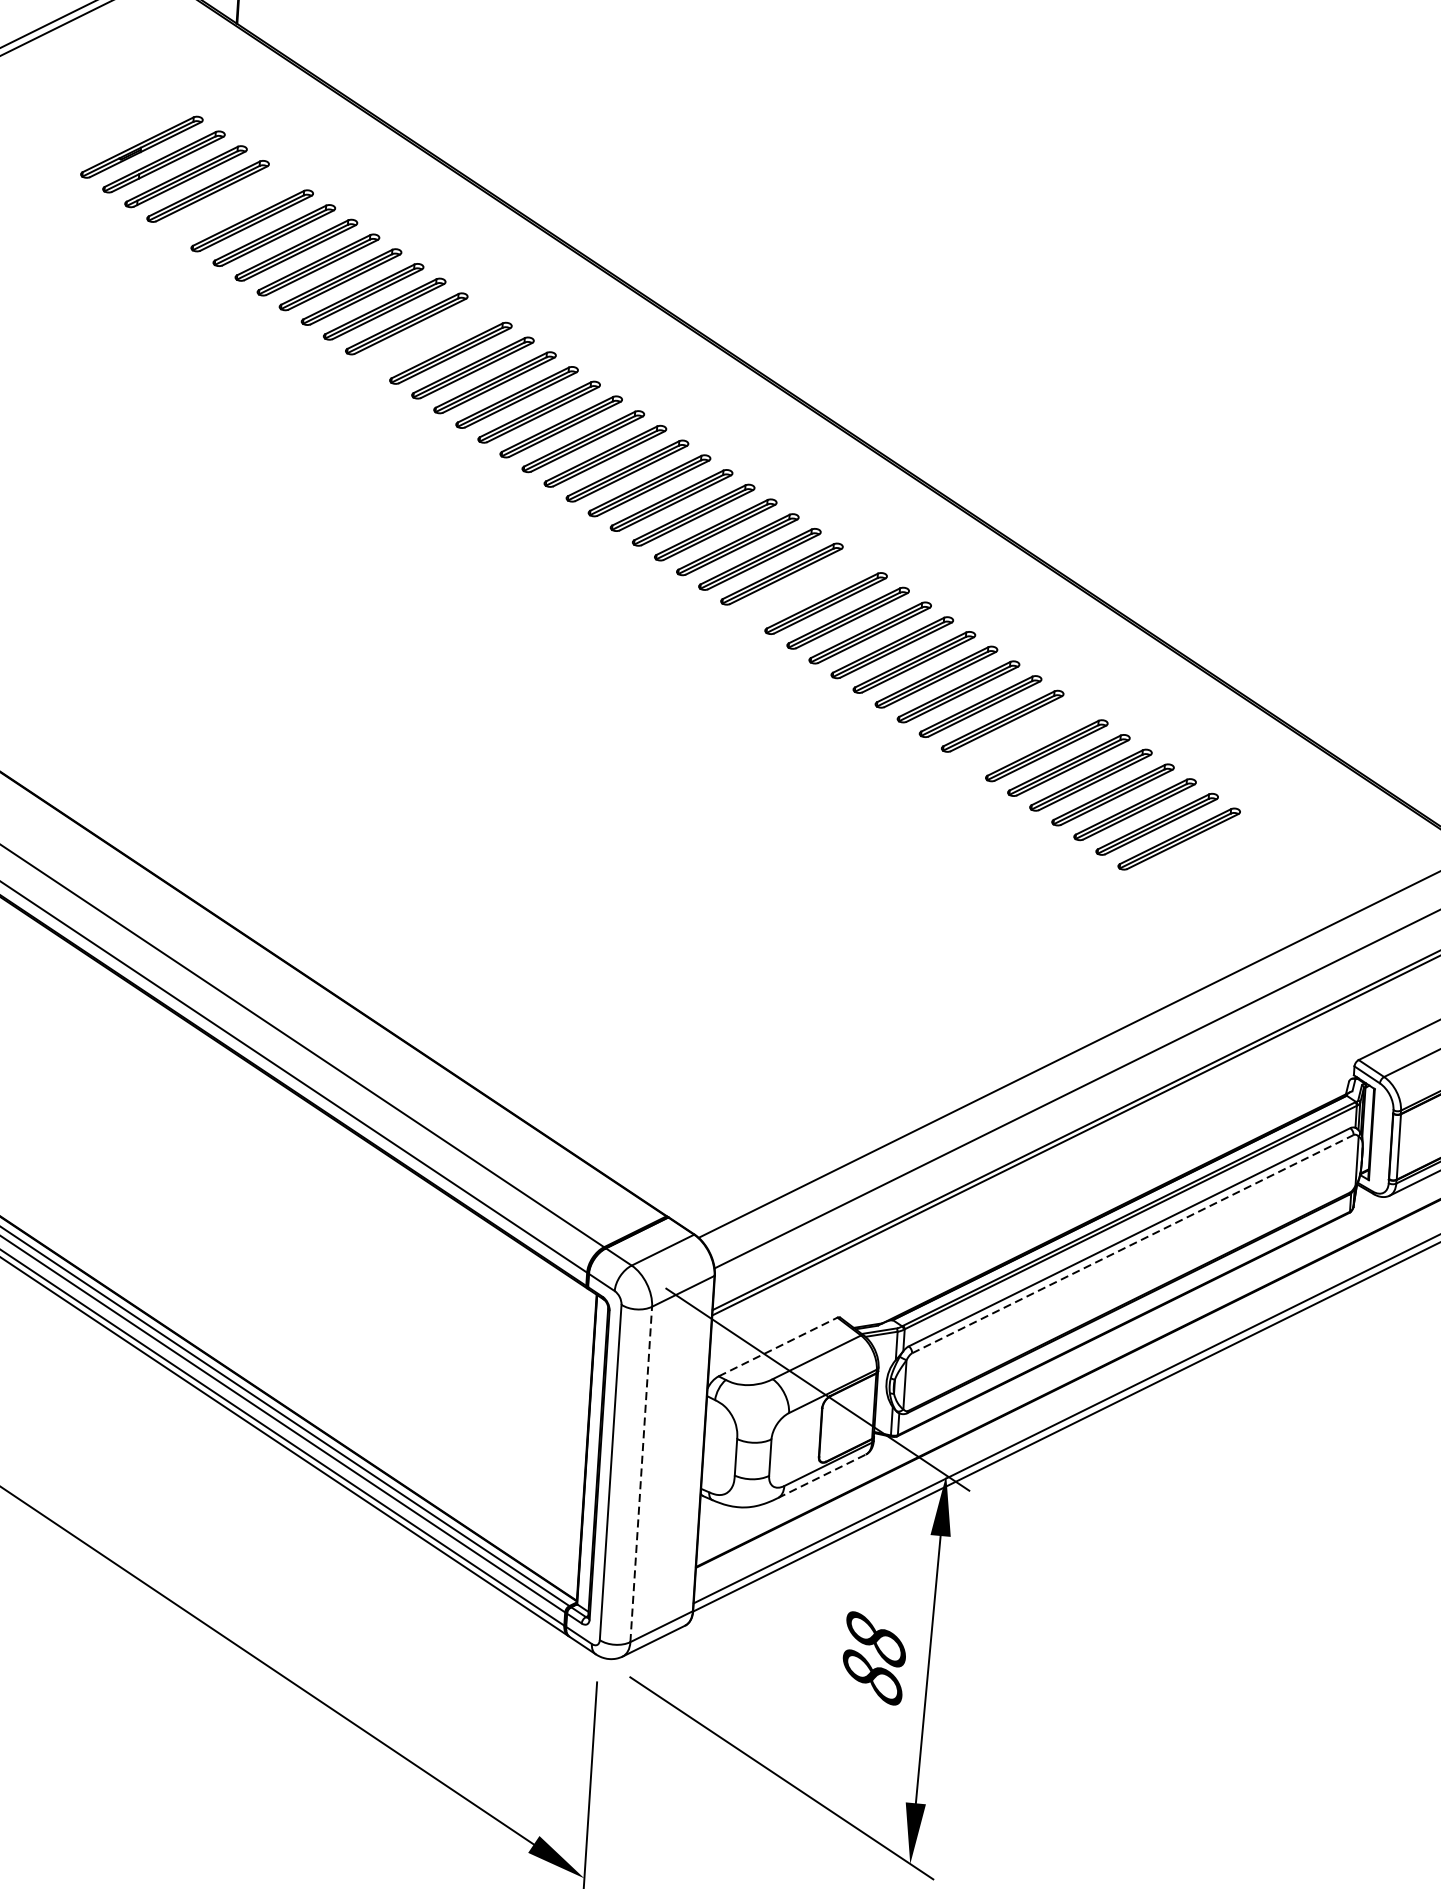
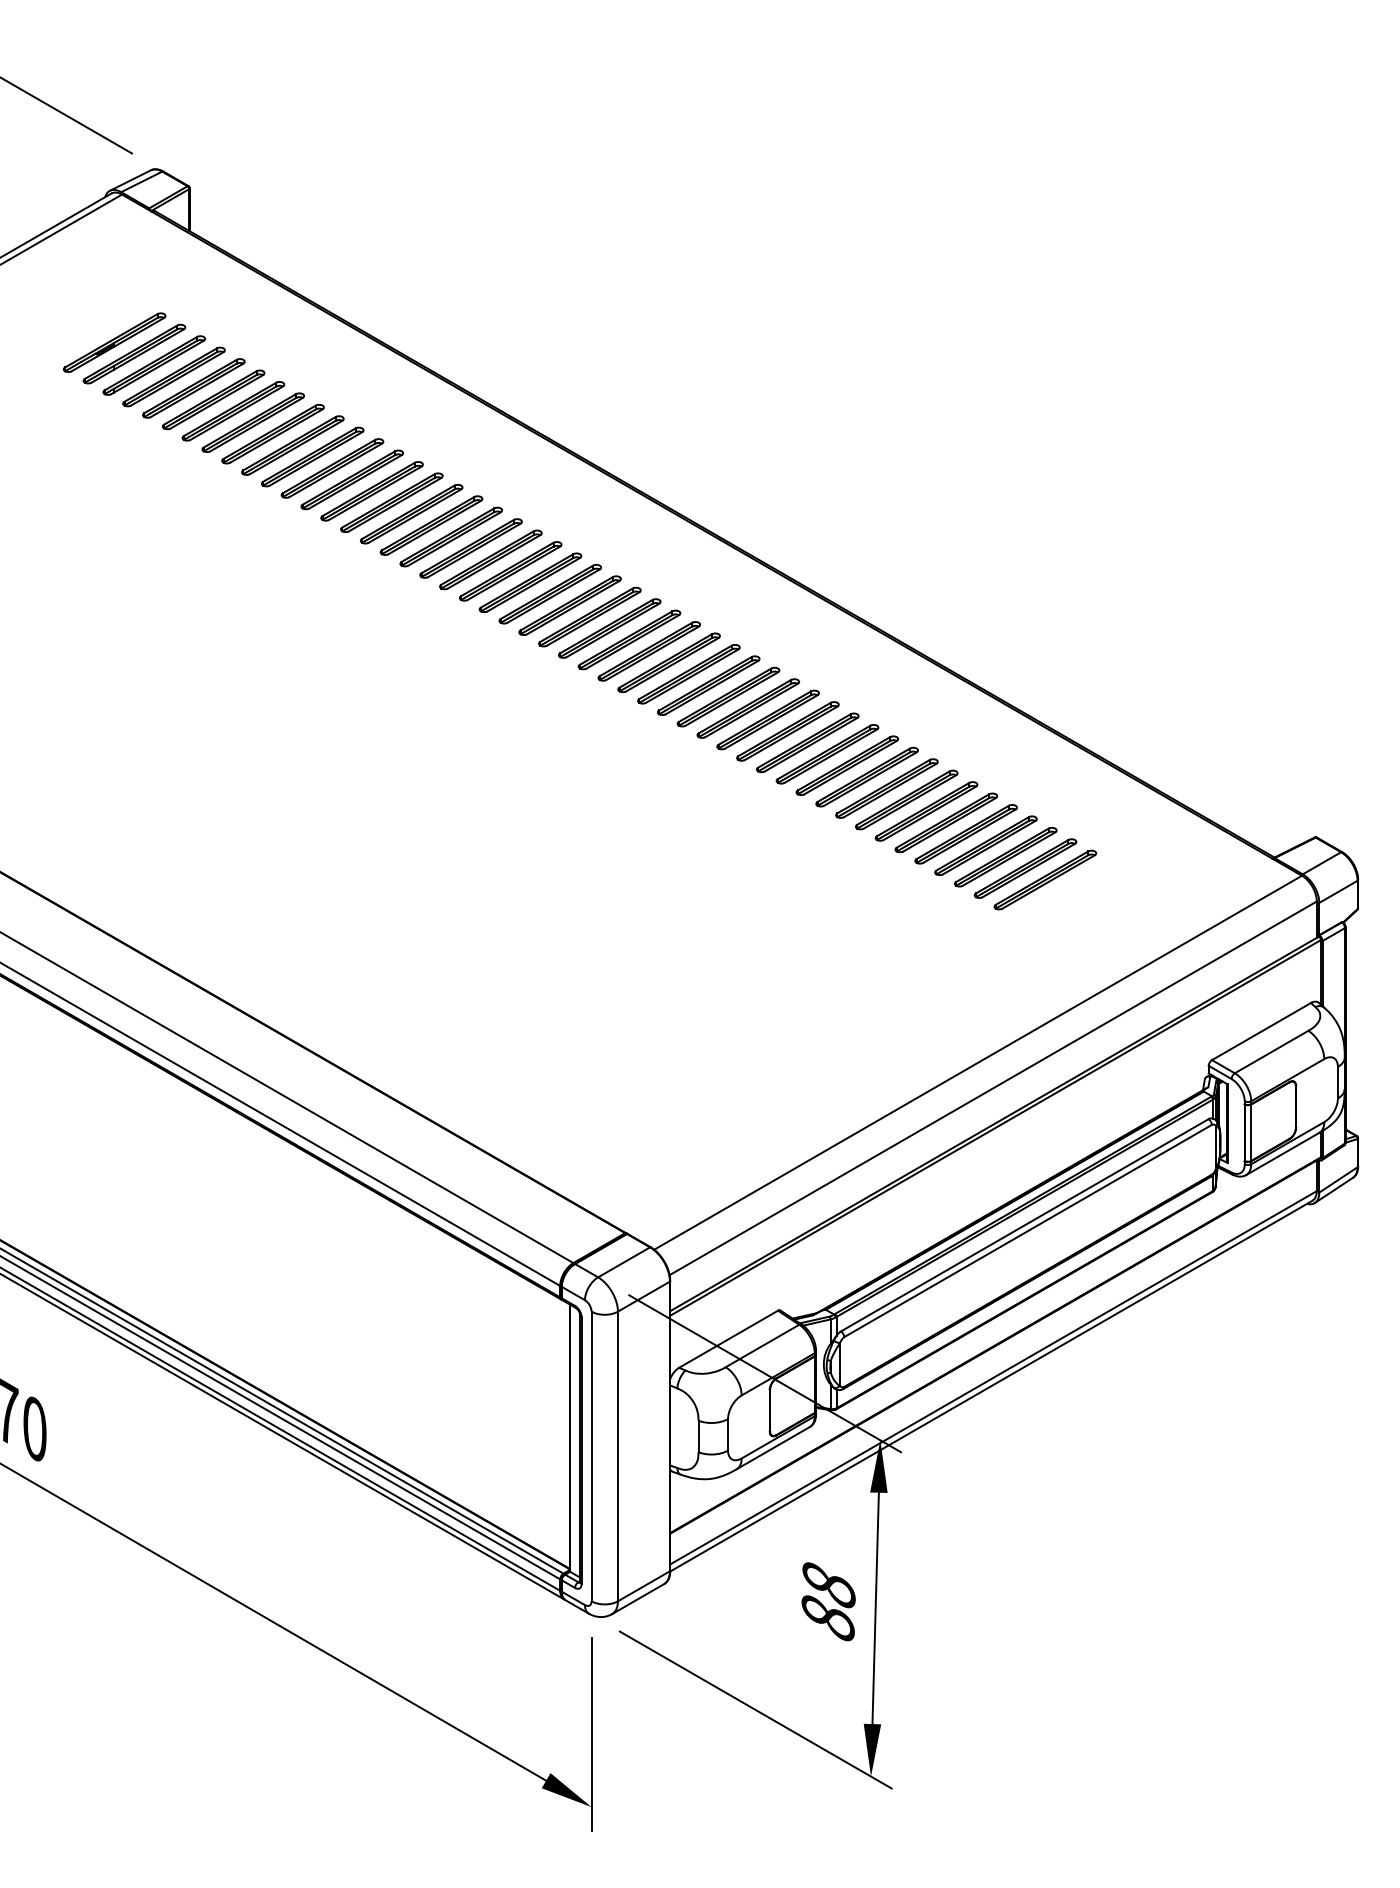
part: (229, 206) -> (193, 388), added
part: (428, 338) -> (371, 491), added
part: (803, 588) -> (708, 685), added
part: (1024, 735) -> (906, 799), added
line: (1133, 1243) -> (1028, 1230), dashed -> solid
line: (779, 1347) -> (729, 1339), dashed -> solid
line: (640, 1474) -> (617, 1456), dashed -> solid
line: (822, 1475) -> (773, 1447), dashed -> solid

